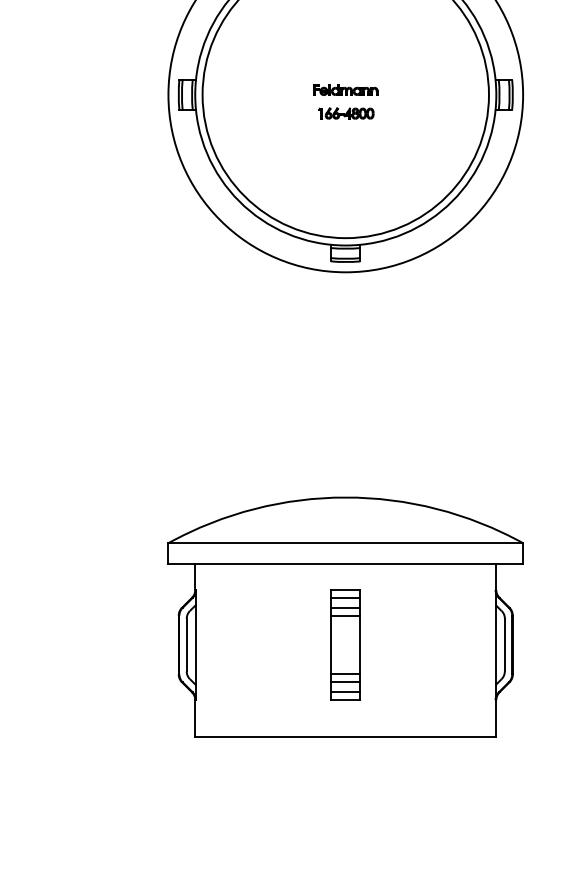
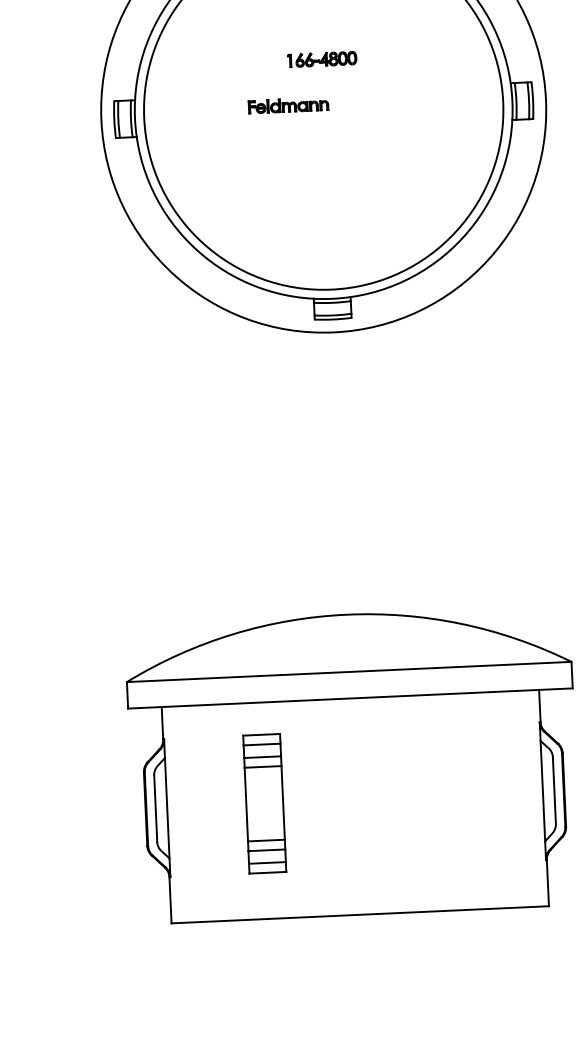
part: (345, 89) -> (287, 104), moved
part: (346, 113) -> (322, 59), moved
part: (345, 644) -> (264, 803), moved

